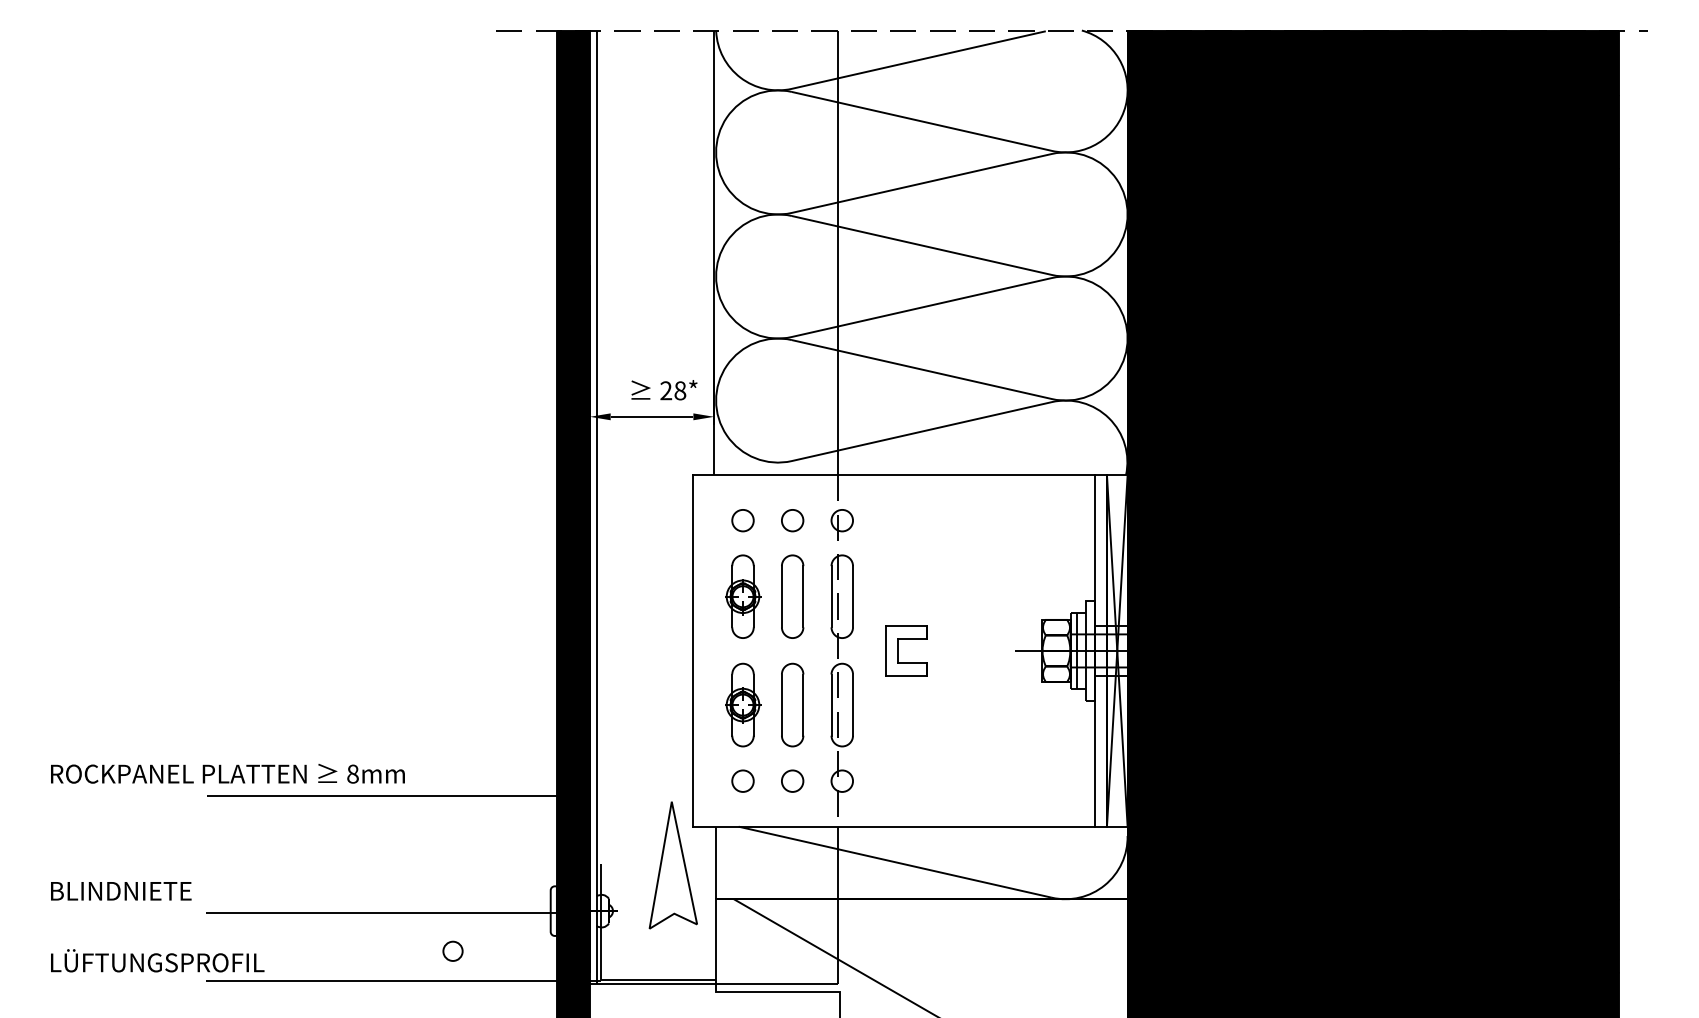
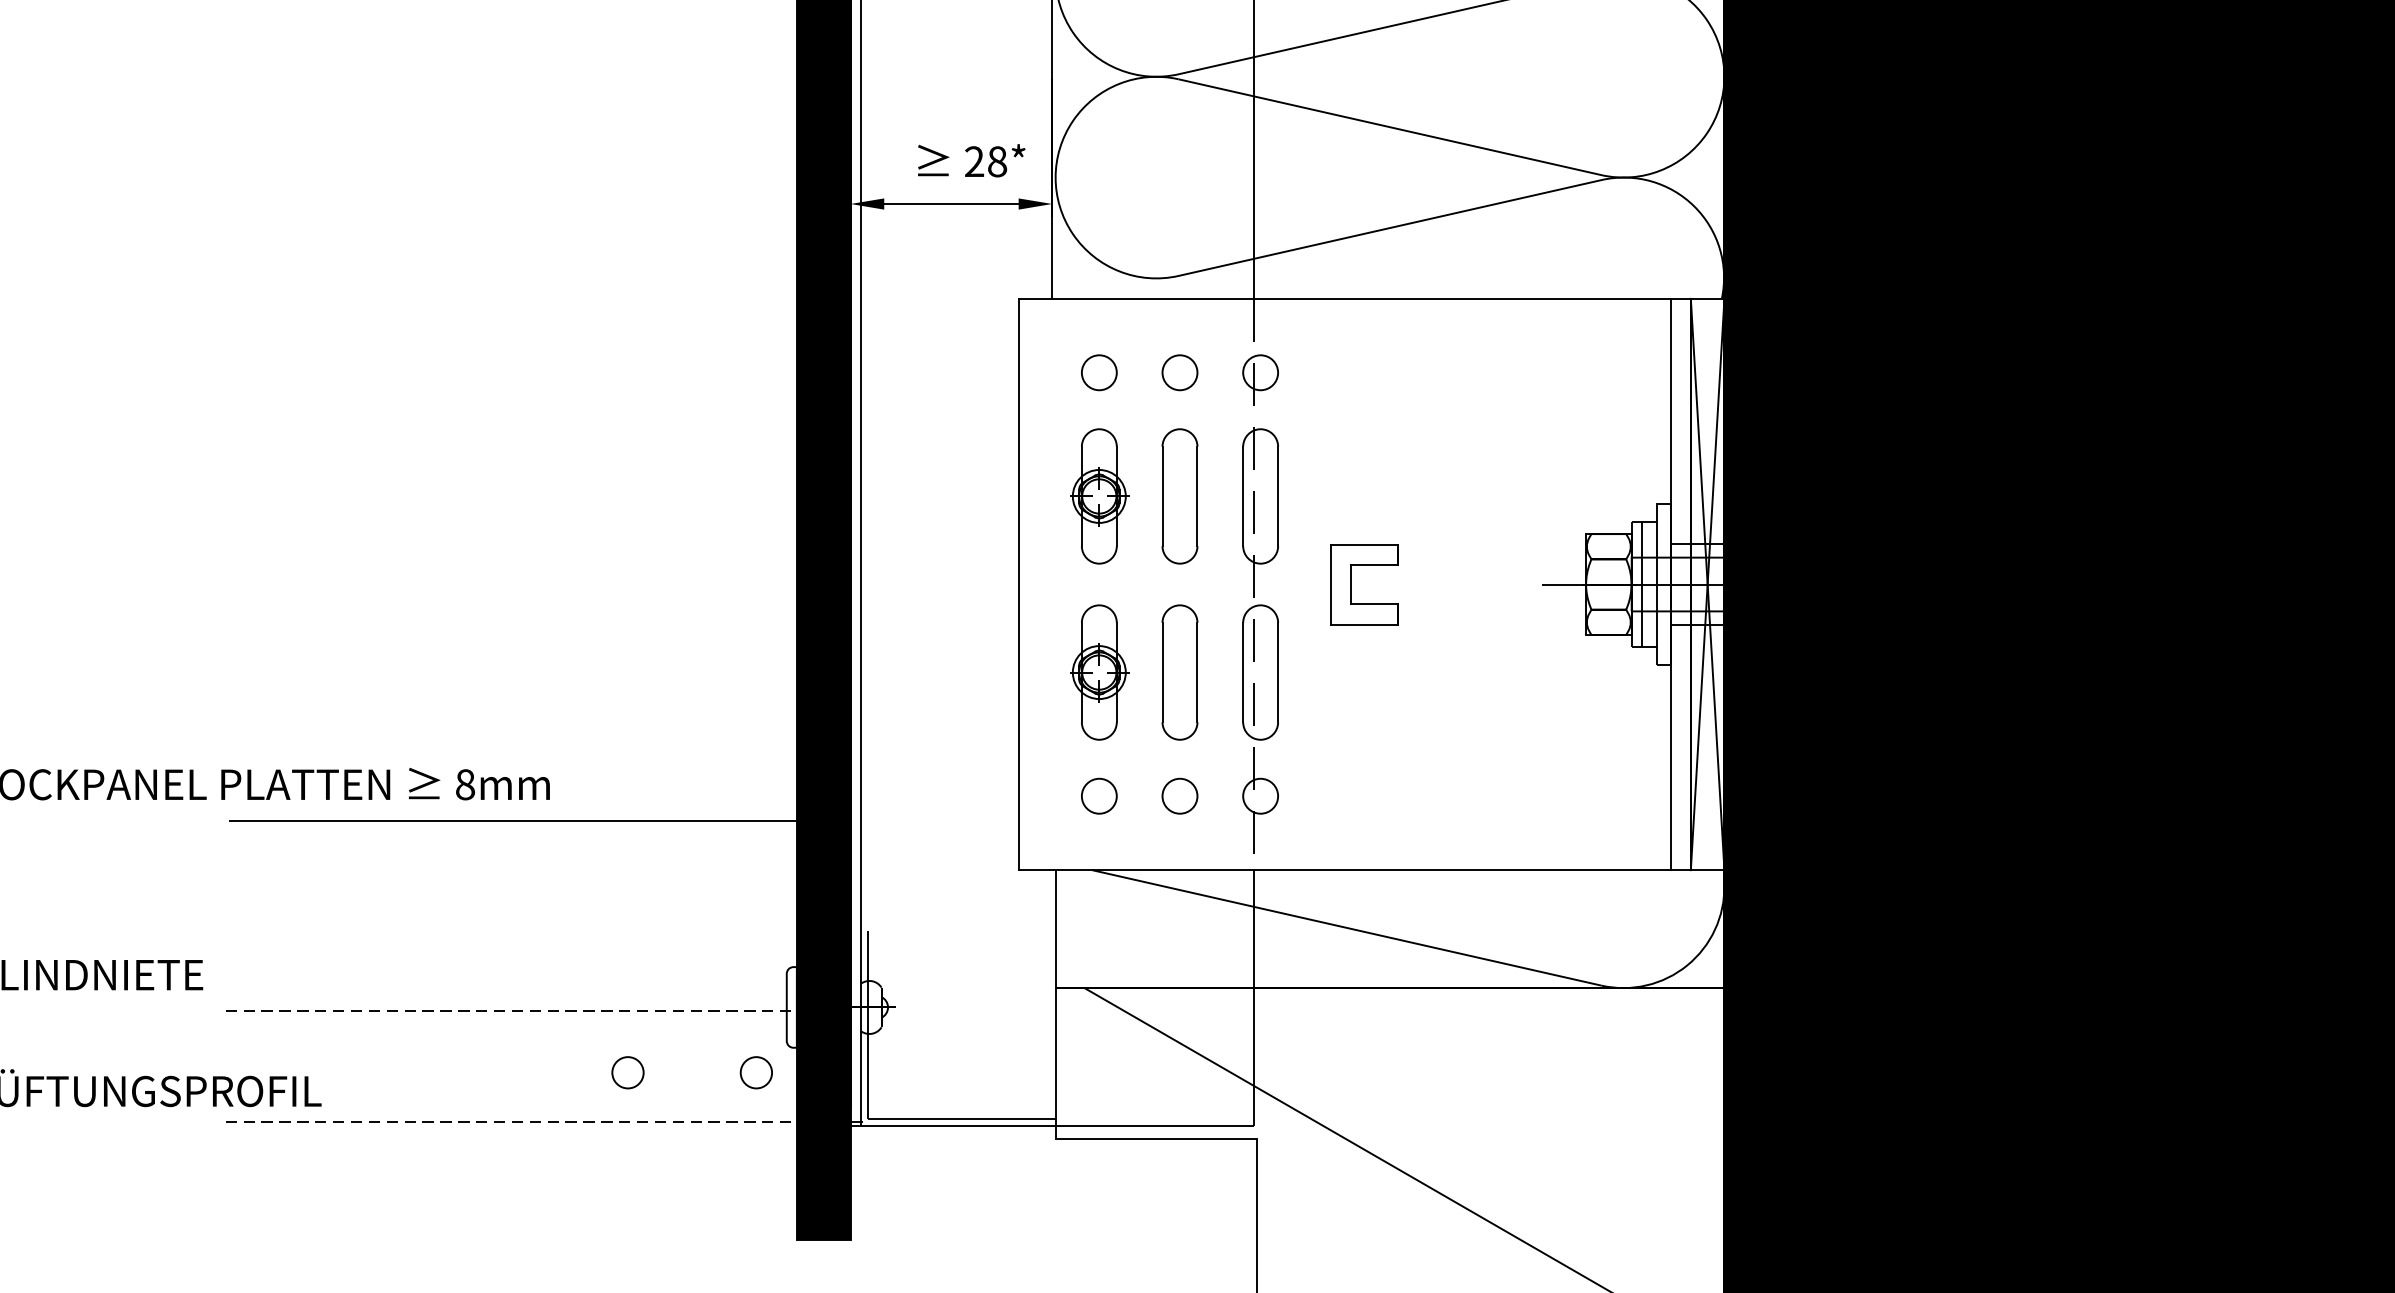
part: (672, 865) -> (984, 933), removed
line: (381, 913) -> (511, 1011), solid -> dashed
circle: (531, 950) -> (755, 1071), added
line: (403, 981) -> (547, 1121), solid -> dashed

